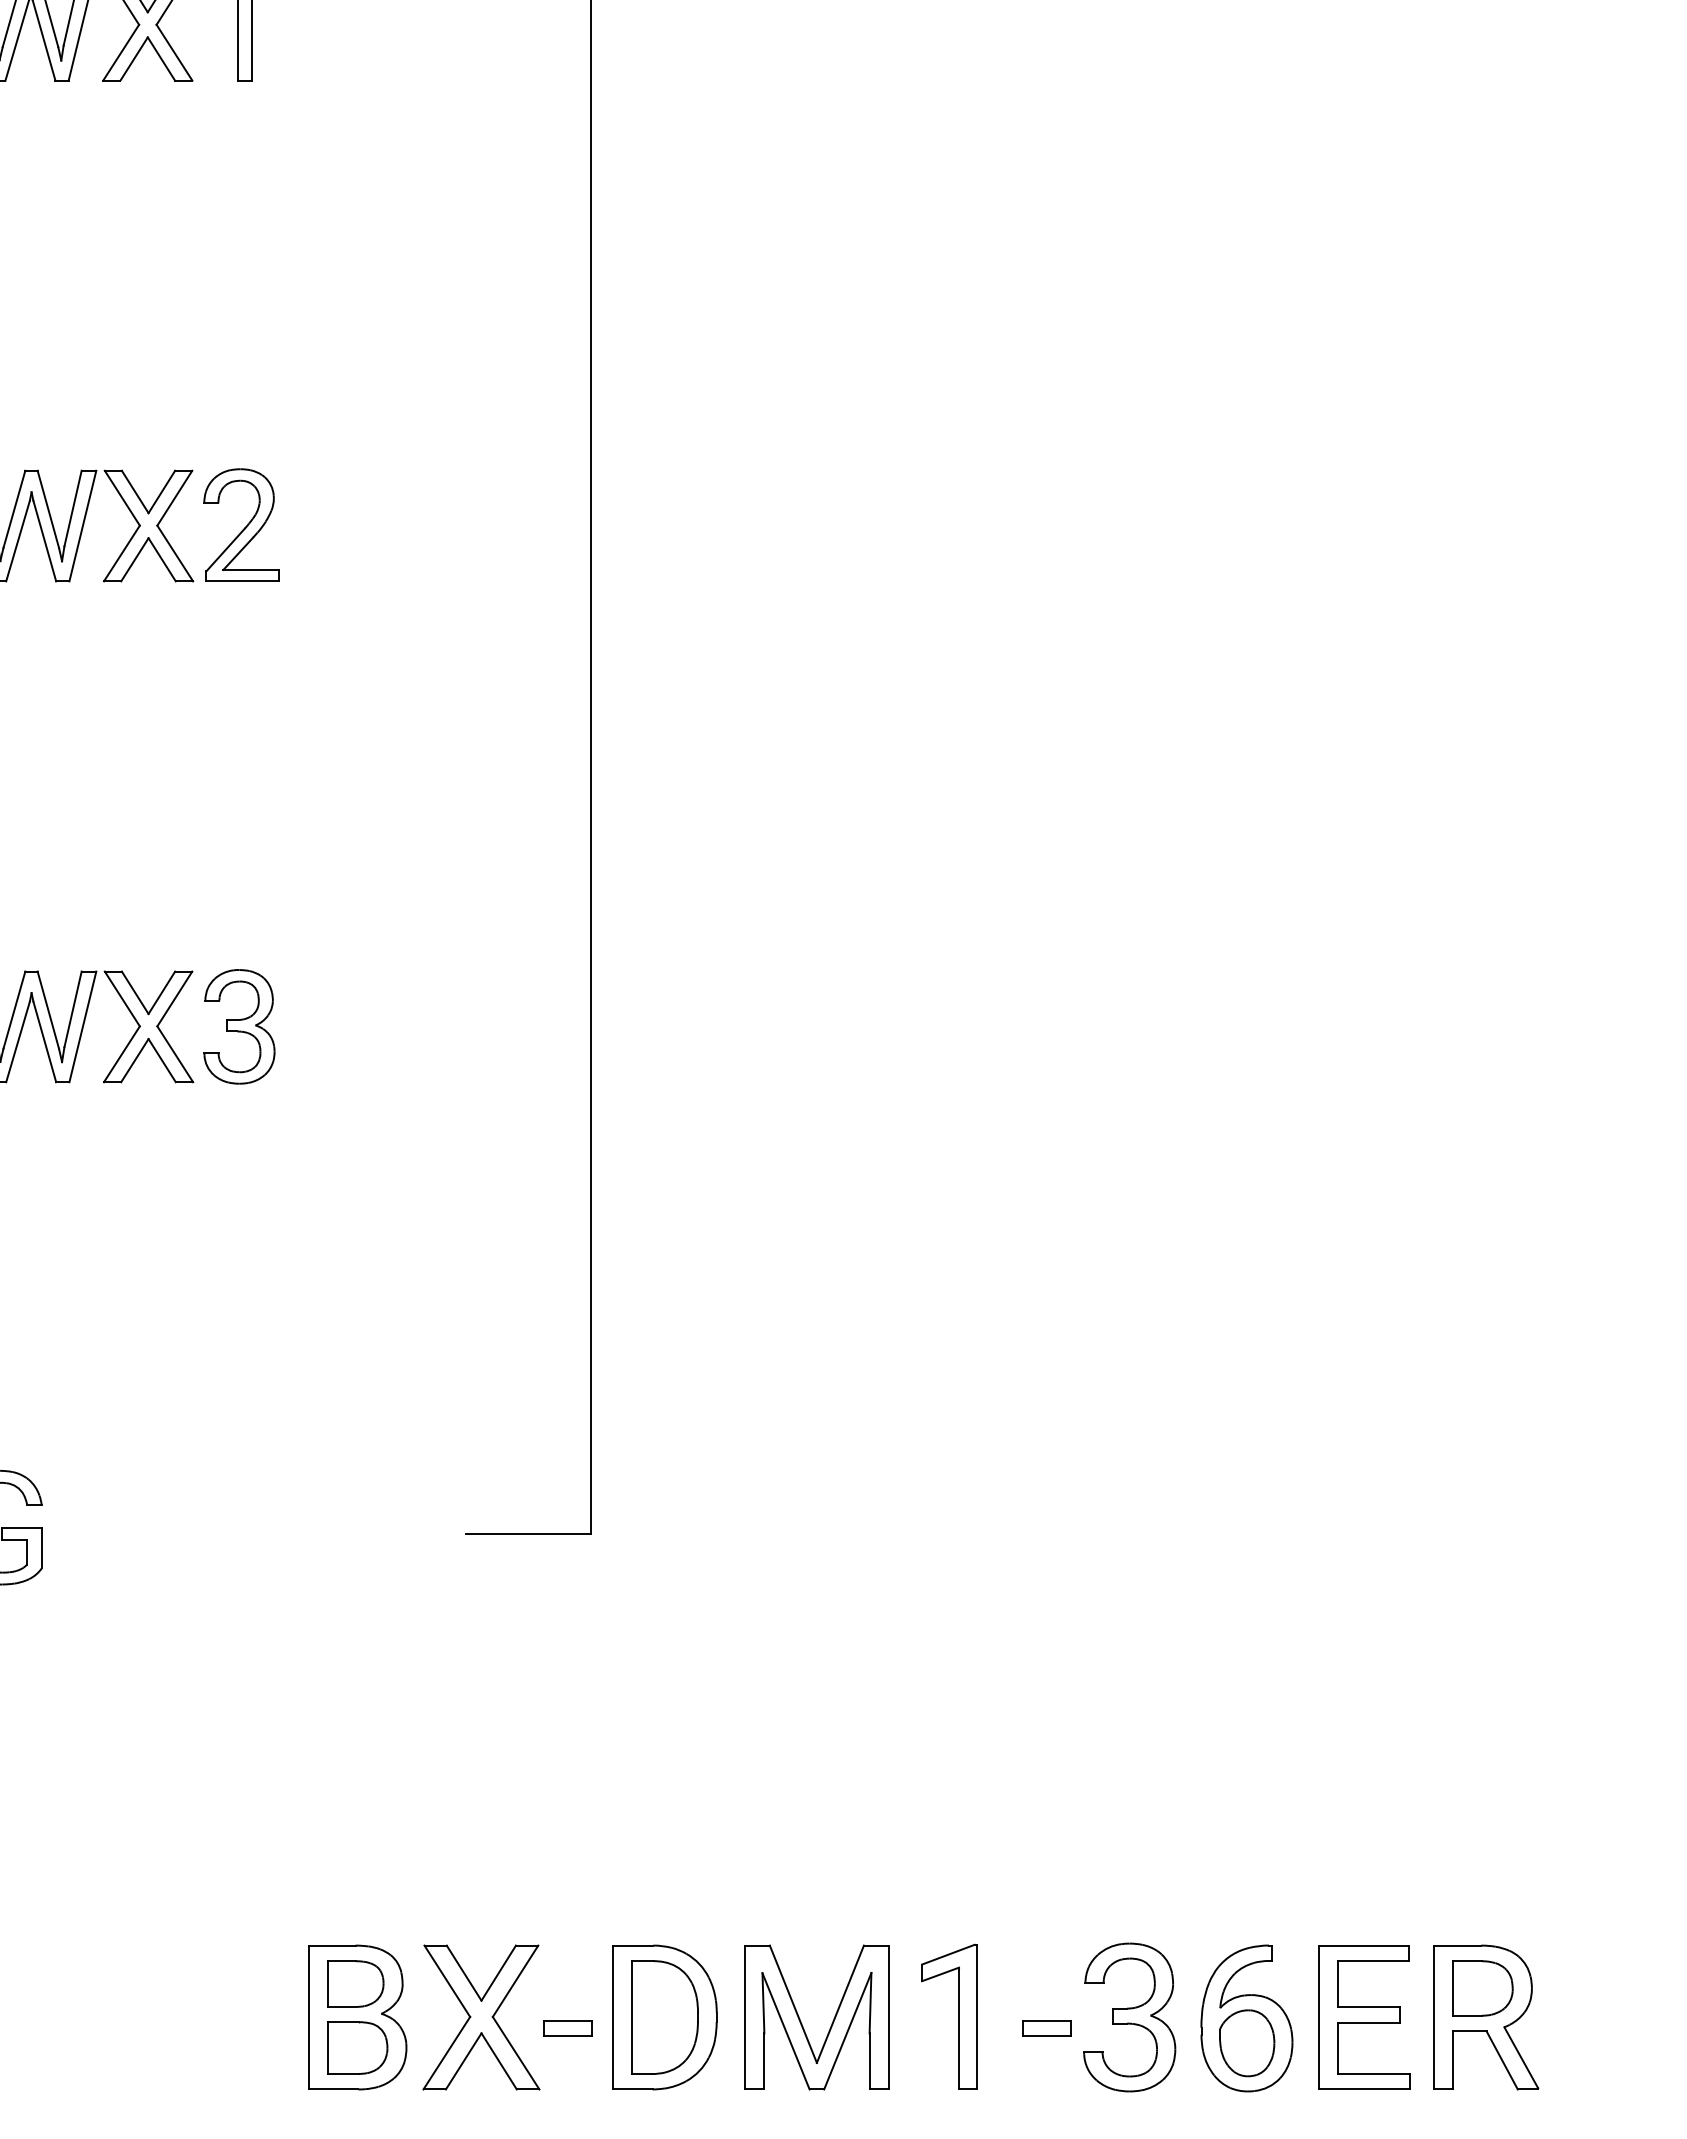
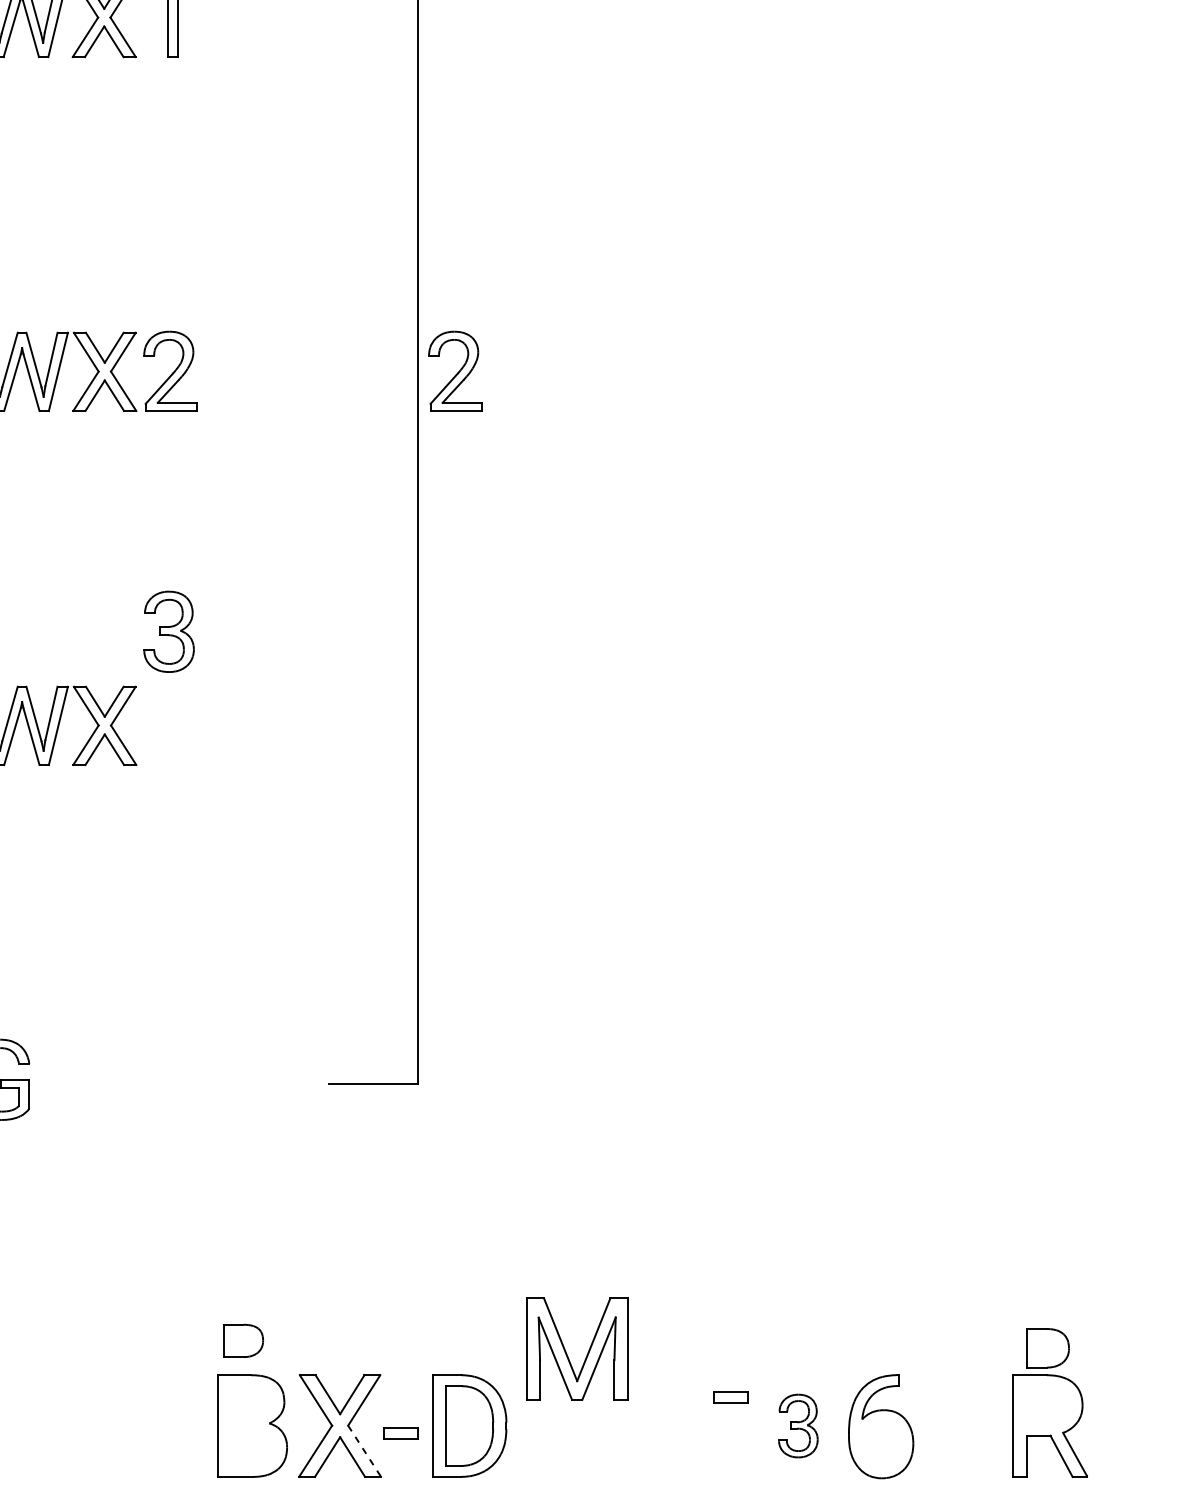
part: (644, 524) -> (455, 370), added
part: (239, 1026) -> (169, 631), moved
part: (355, 1983) -> (243, 1340), moved
part: (1482, 1988) -> (1047, 1348), moved
part: (958, 2016) -> (677, 1425), removed
part: (1129, 2017) -> (798, 1426), size x0.6
part: (1364, 2017) -> (964, 1426), removed
part: (802, 2023) -> (567, 1353), moved
part: (1046, 2028) -> (730, 1397), moved
part: (1247, 2043) -> (881, 1444), removed
part: (357, 2047) -> (252, 1447), removed
line: (516, 2053) -> (364, 1451), solid -> dashed

